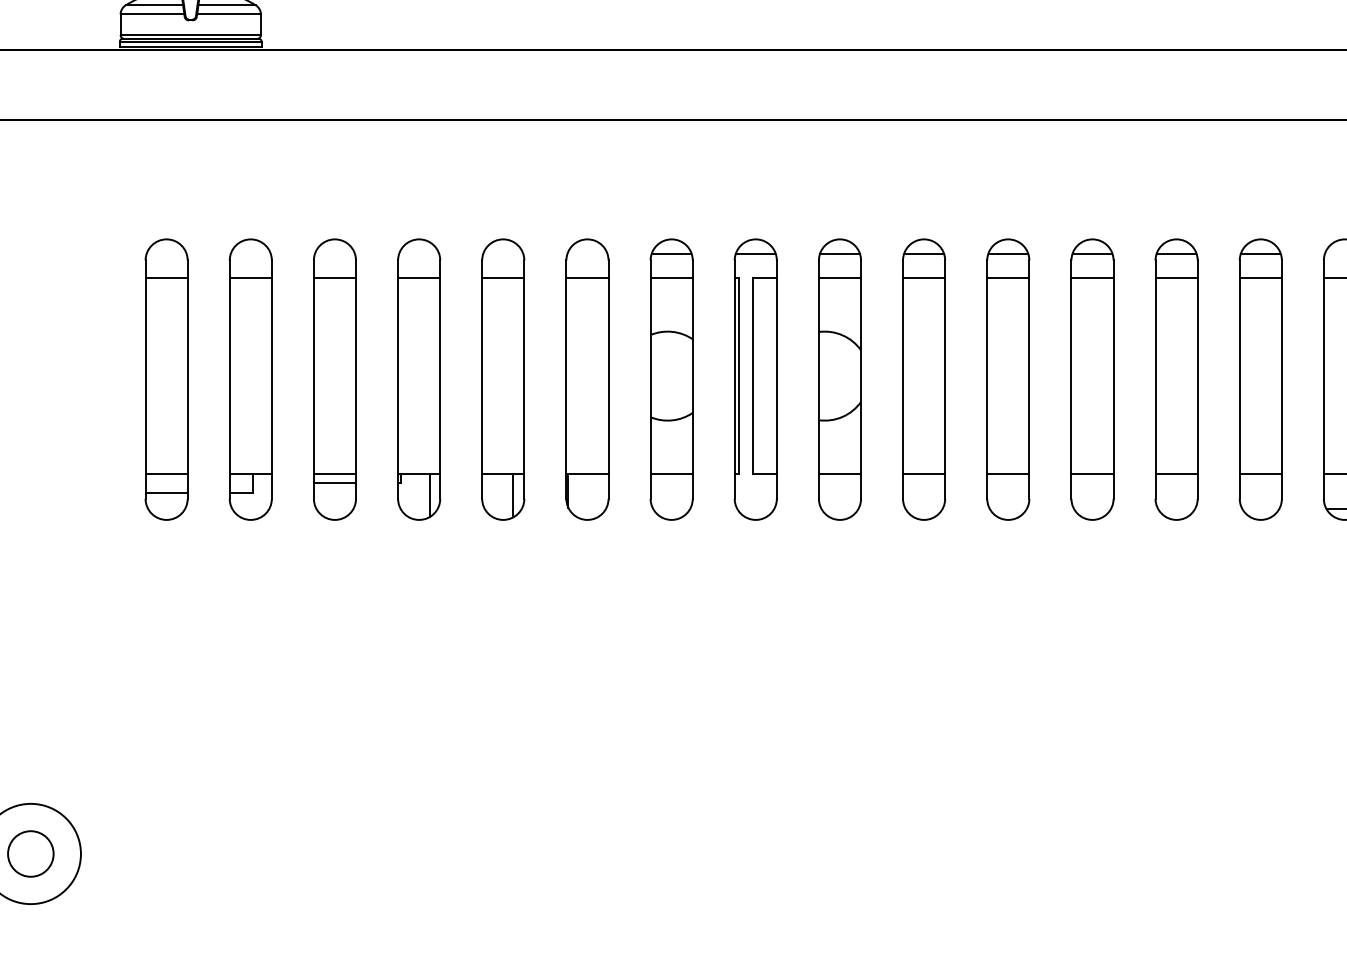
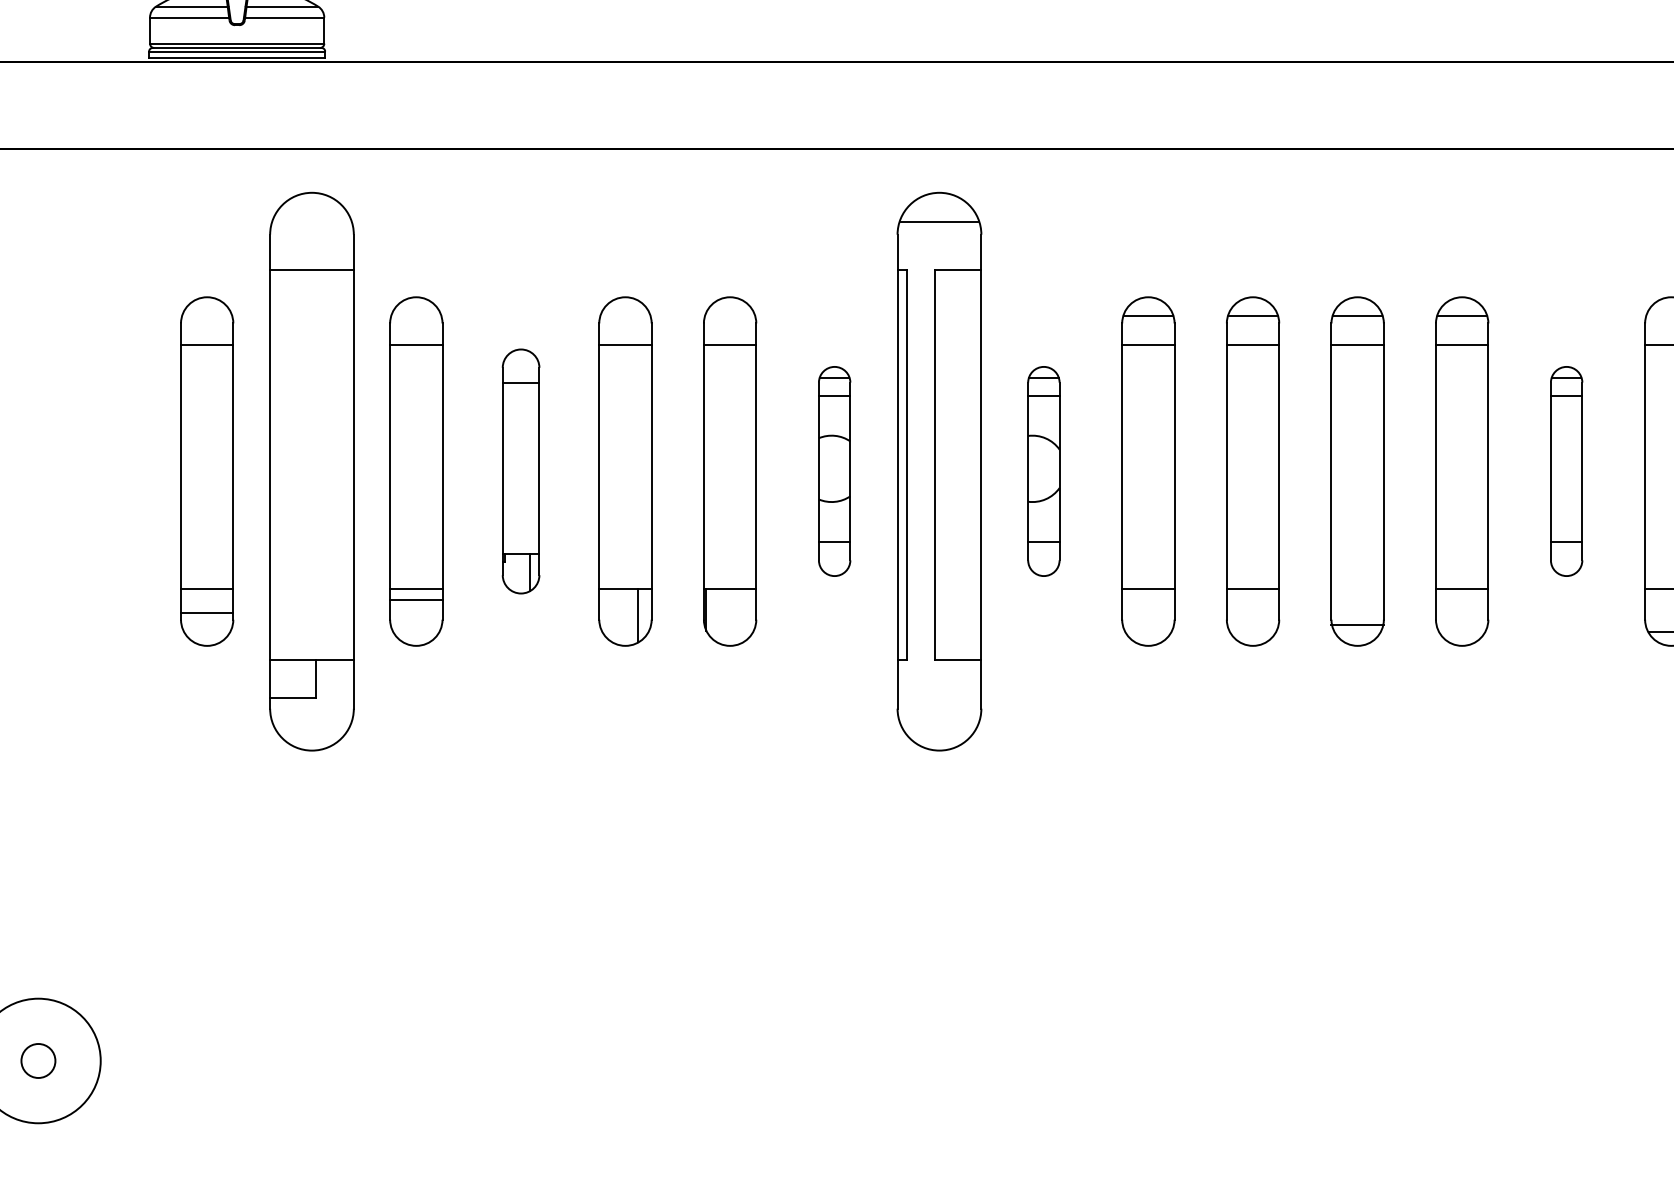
part: (250, 379) -> (311, 471), size x1.6
part: (419, 379) -> (521, 471), size x0.7
part: (671, 379) -> (834, 471), size x0.6
part: (755, 379) -> (938, 471), size x1.6
part: (839, 379) -> (1043, 471), size x0.6
part: (1260, 379) -> (1566, 471), size x0.6
line: (1092, 474) -> (1357, 625), moved
circle: (30, 853) -> (38, 1060), size x0.6

